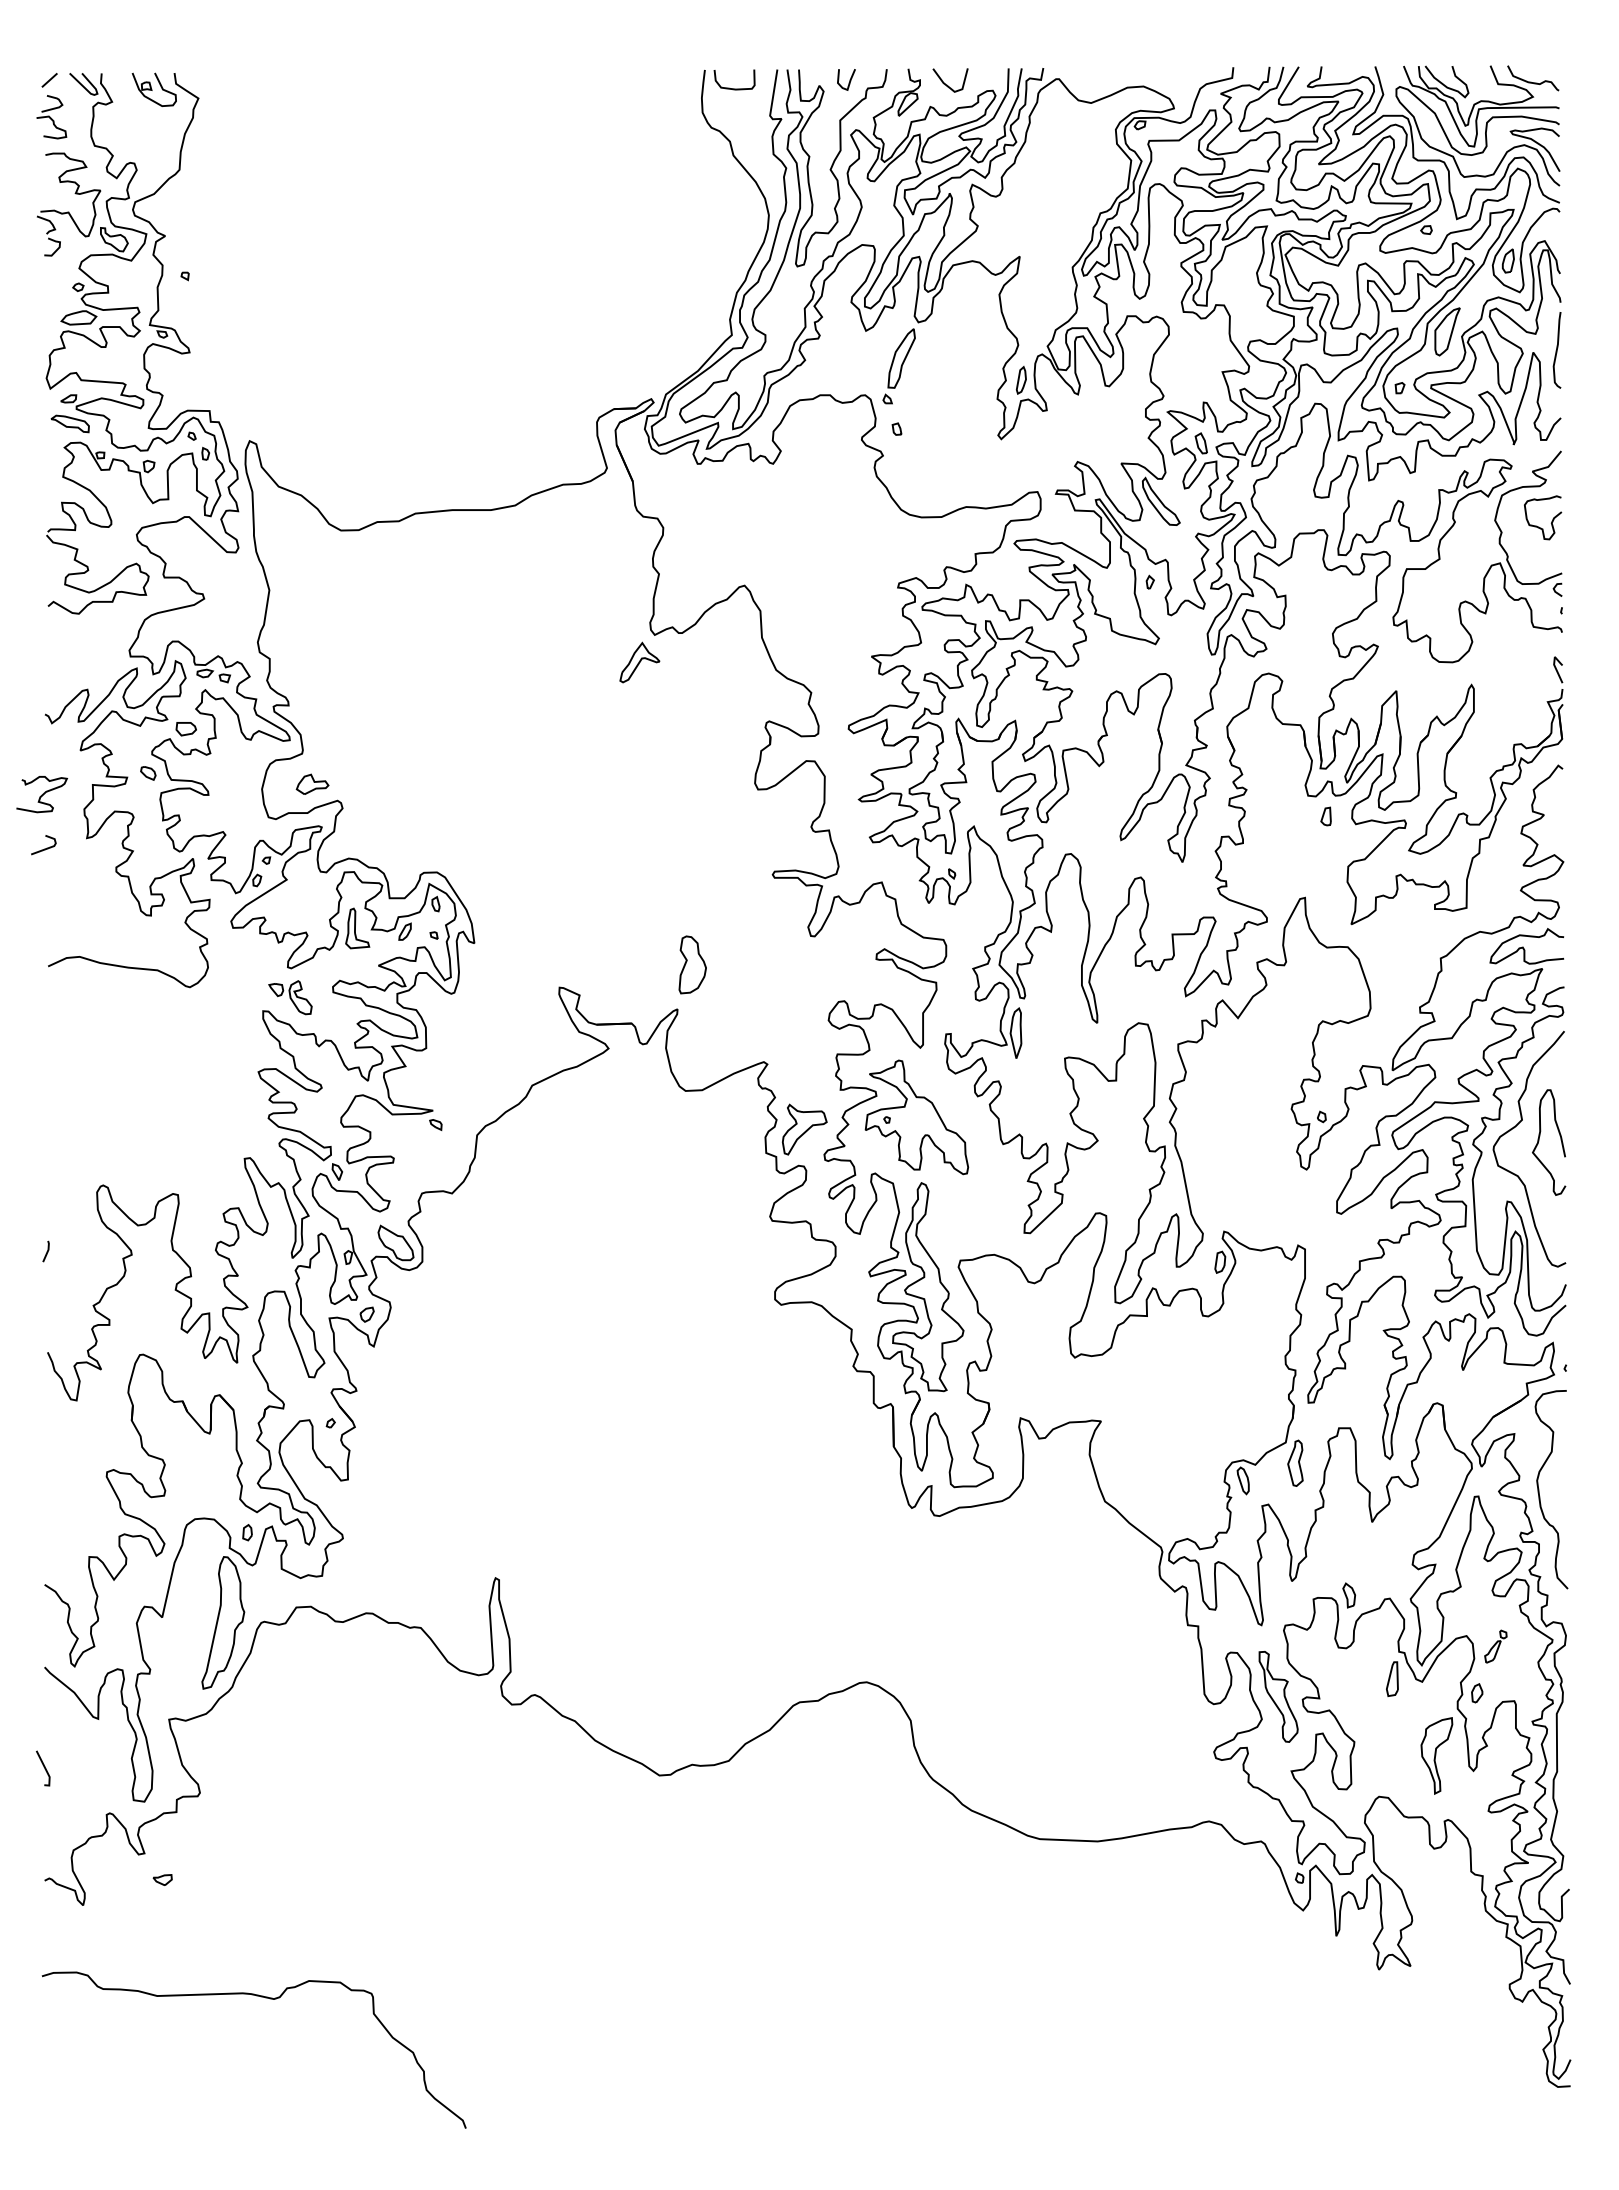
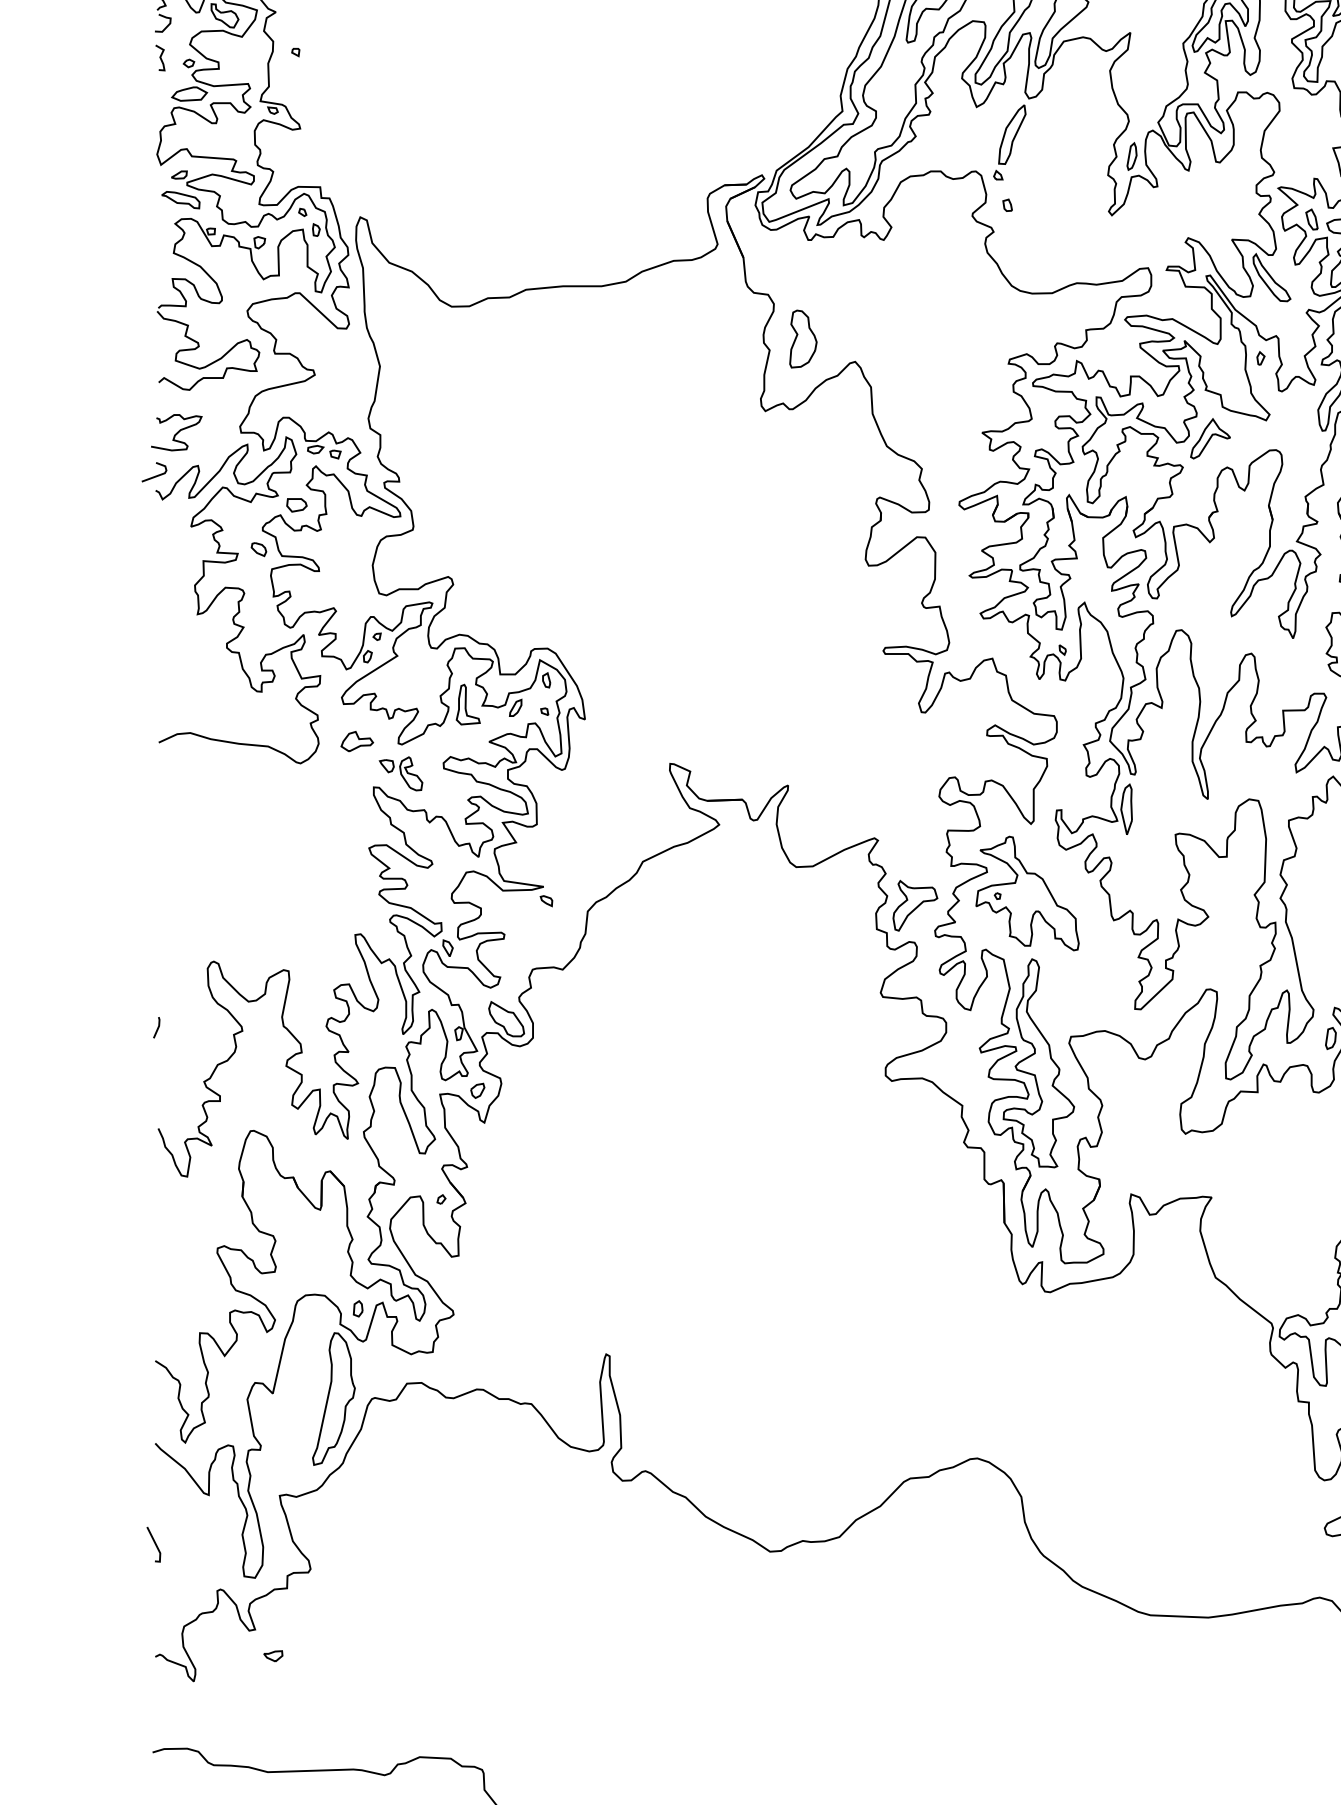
curve: (49, 281) -> (160, 57), added
part: (639, 662) -> (1210, 438), moved
part: (312, 783) -> (357, 740), moved
curve: (42, 794) -> (177, 432), moved
line: (44, 848) -> (155, 475), moved
part: (692, 964) -> (803, 338), moved

